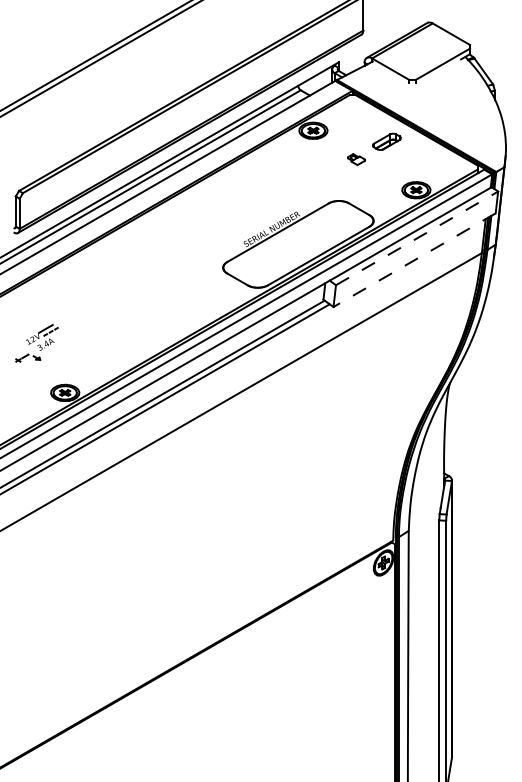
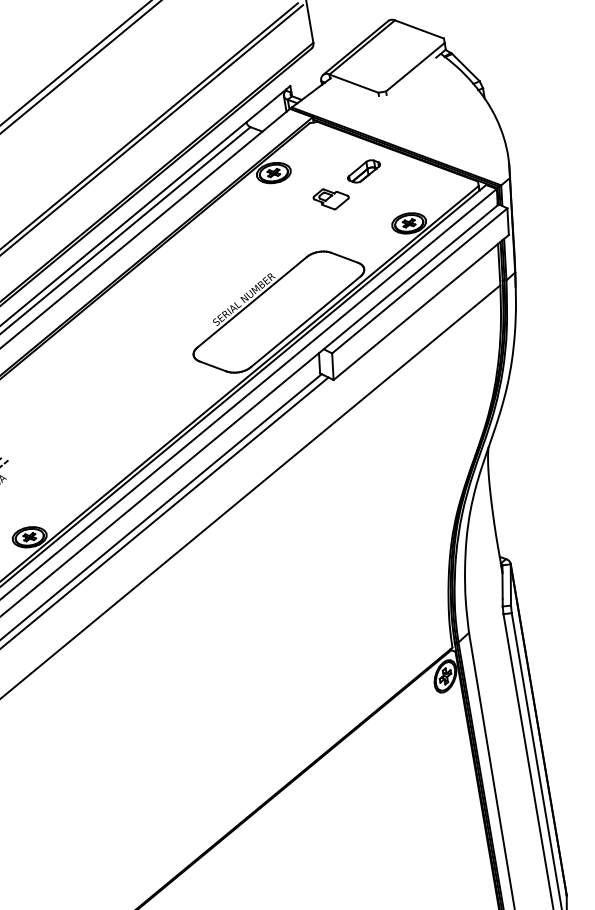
part: (356, 159) -> (331, 198), size x1.67
line: (417, 238) -> (420, 280), dashed -> solid
line: (414, 260) -> (421, 307), dashed -> solid

